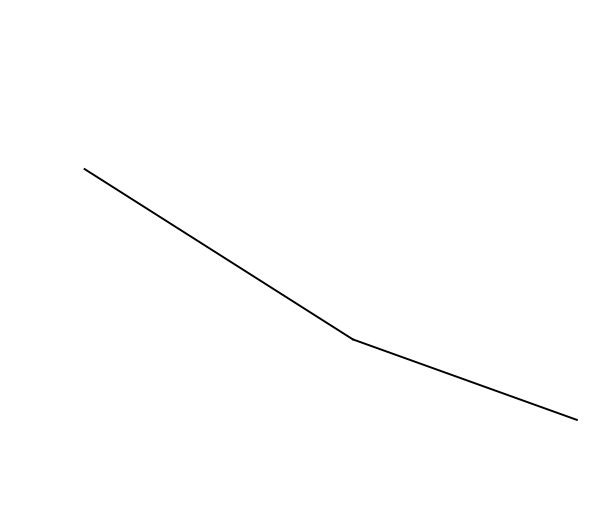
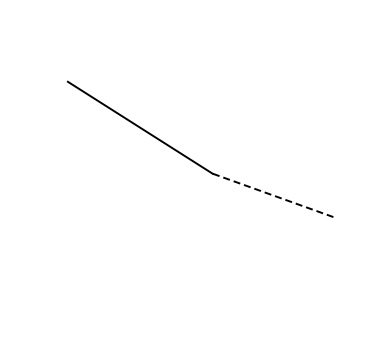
line: (463, 379) -> (272, 195), solid -> dashed

